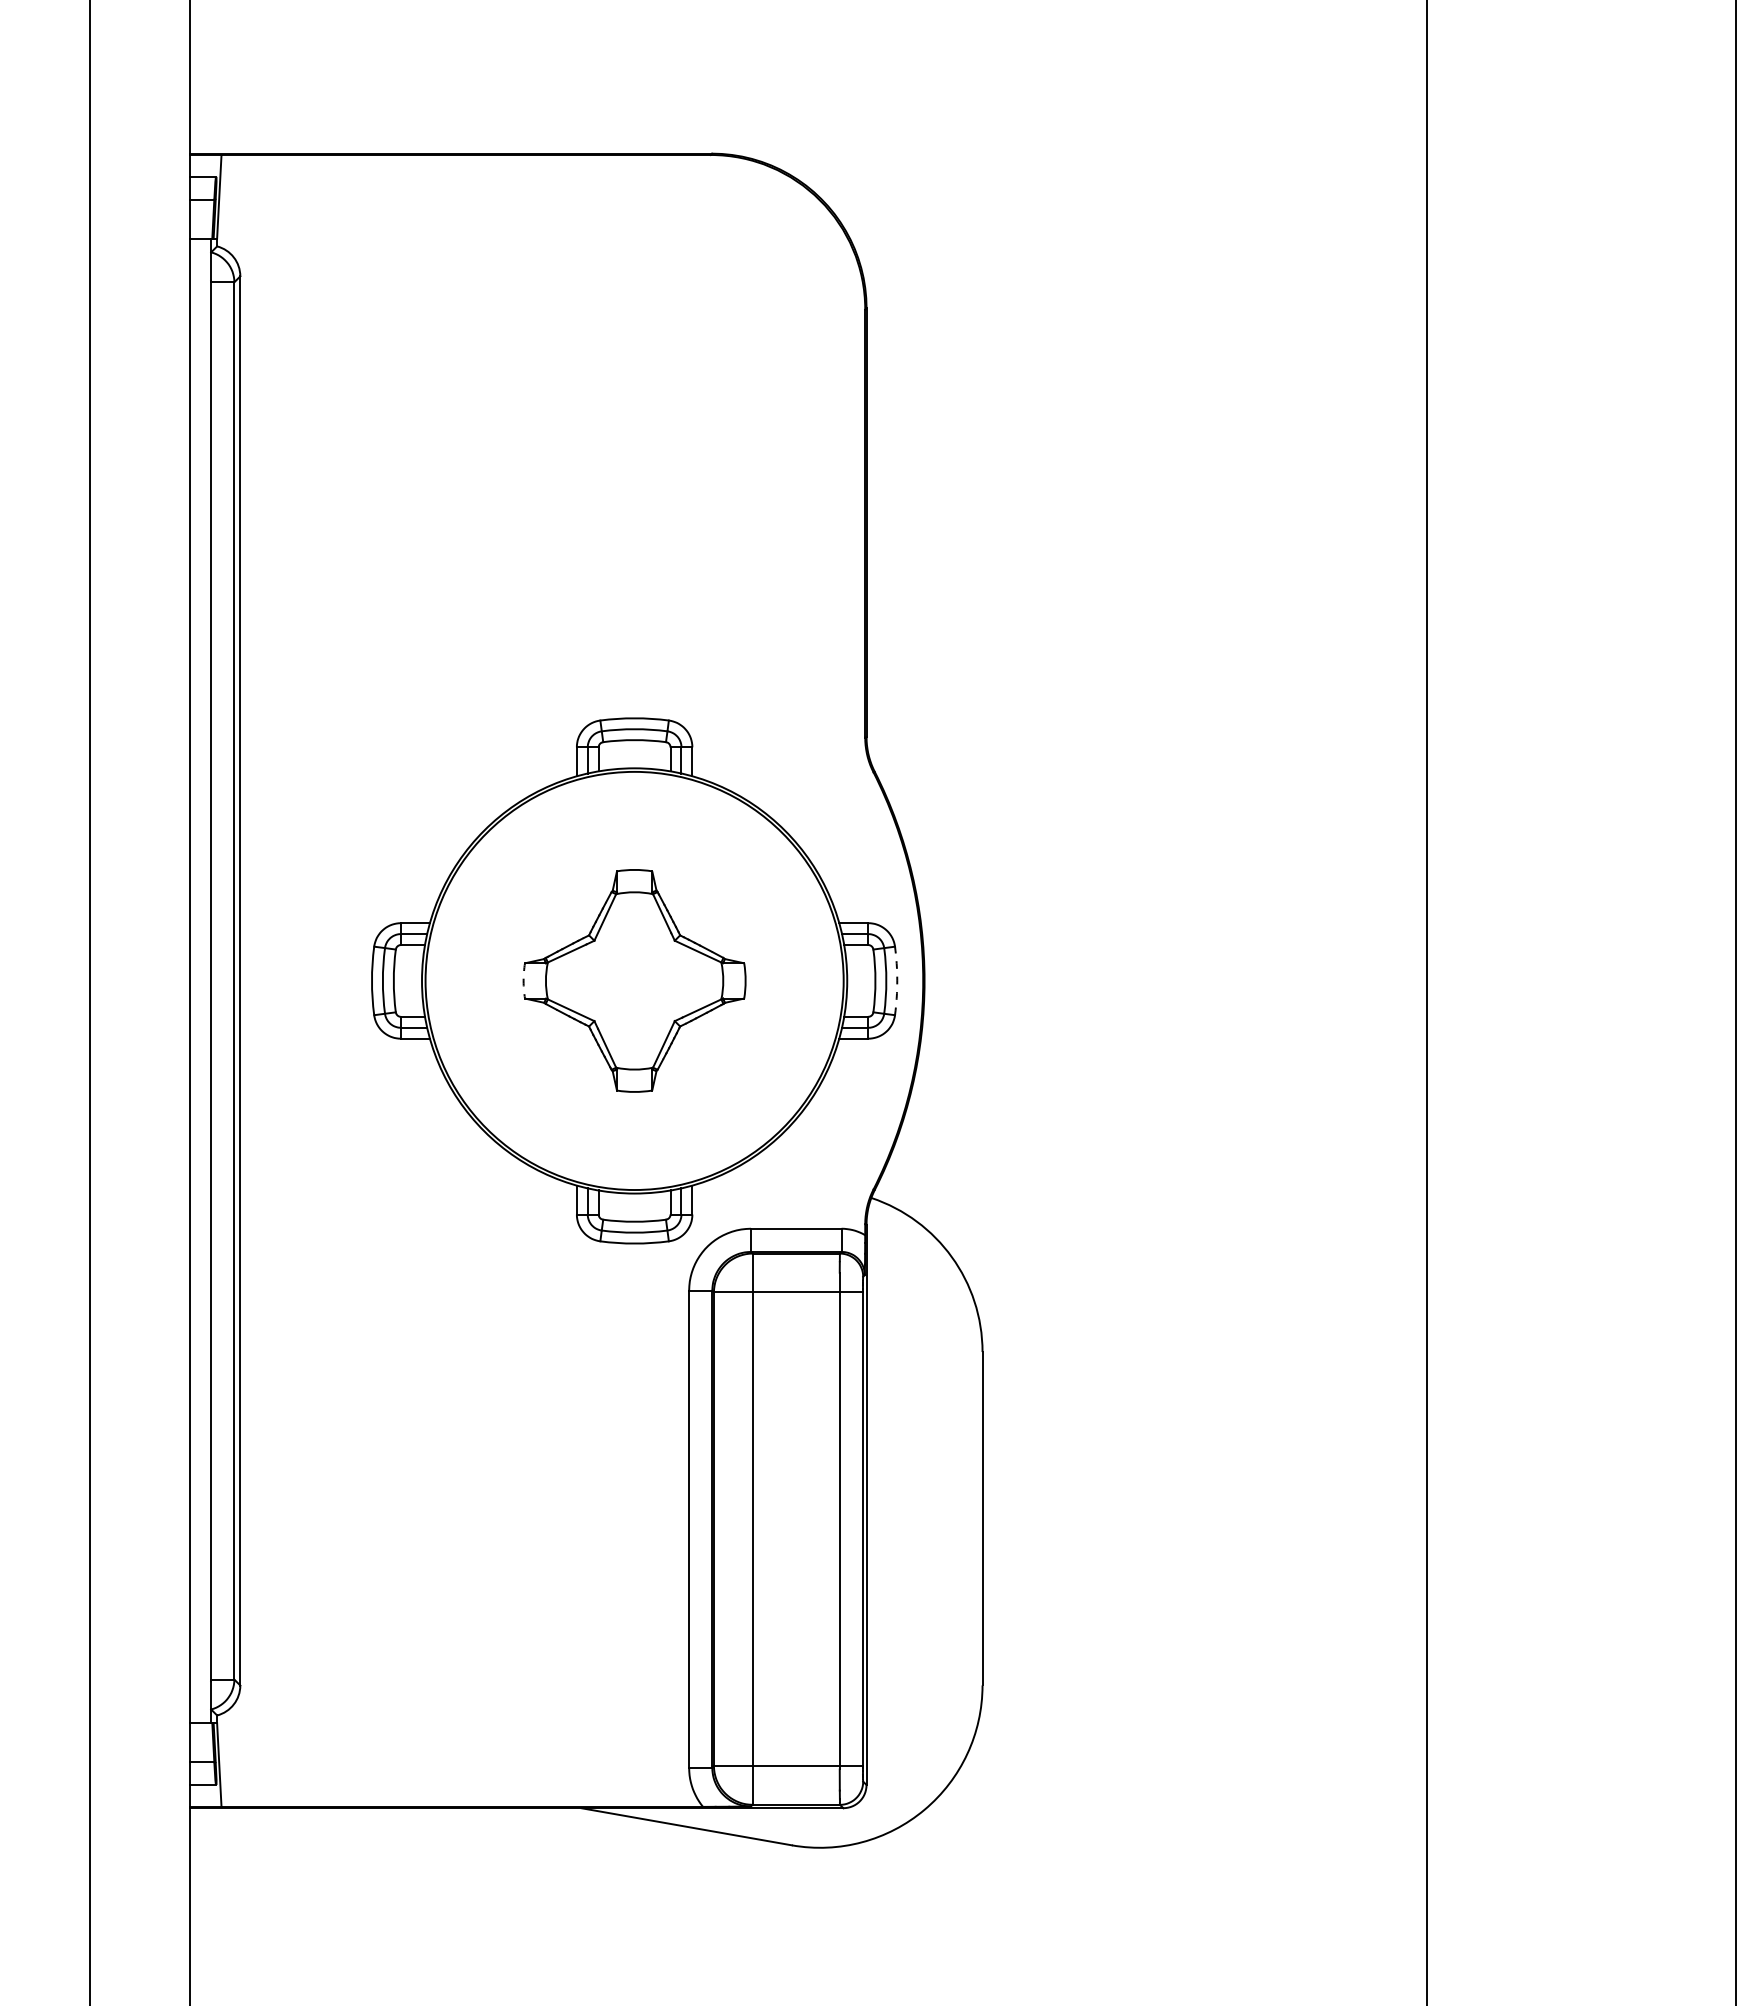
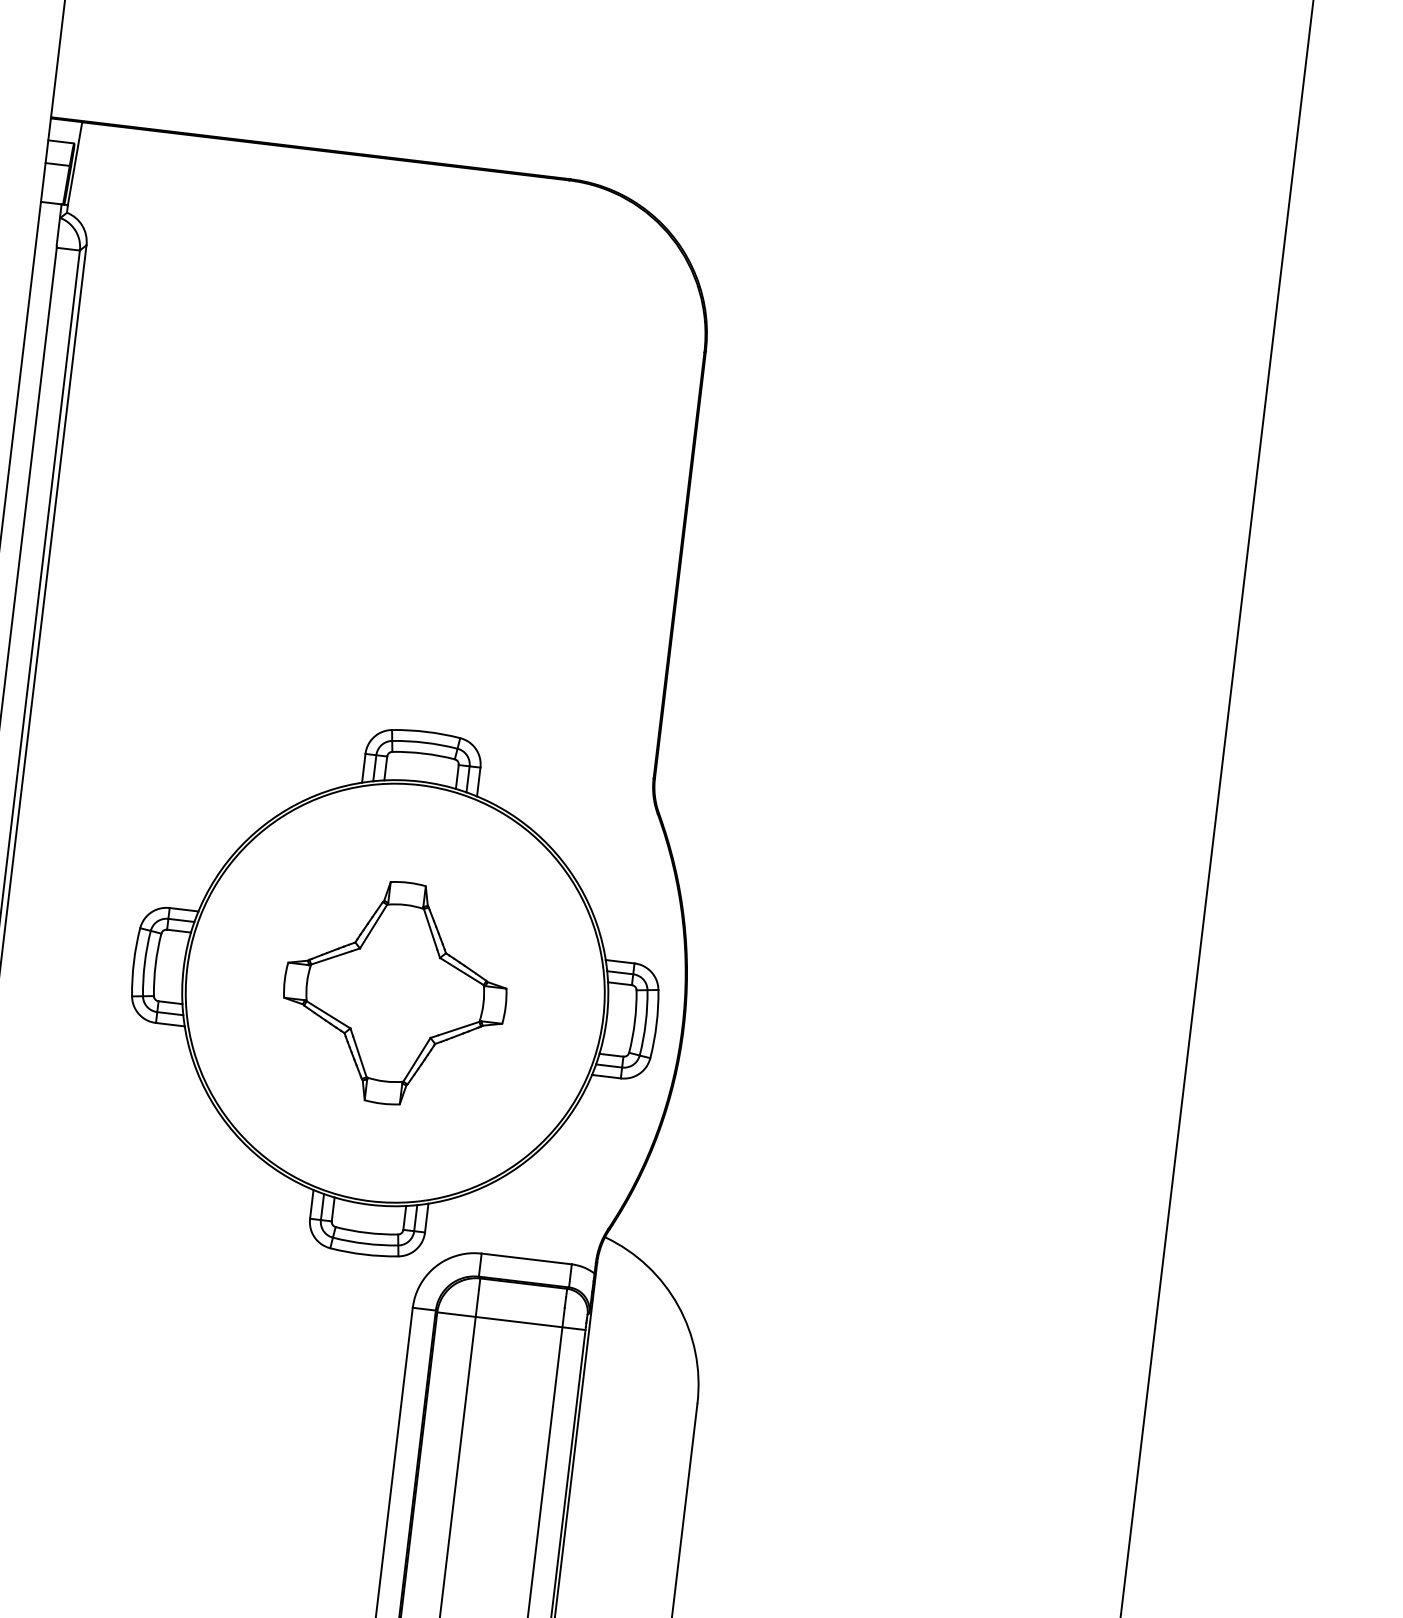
arc: (523, 980) -> (284, 979), dashed -> solid
arc: (897, 980) -> (656, 1023), dashed -> solid

